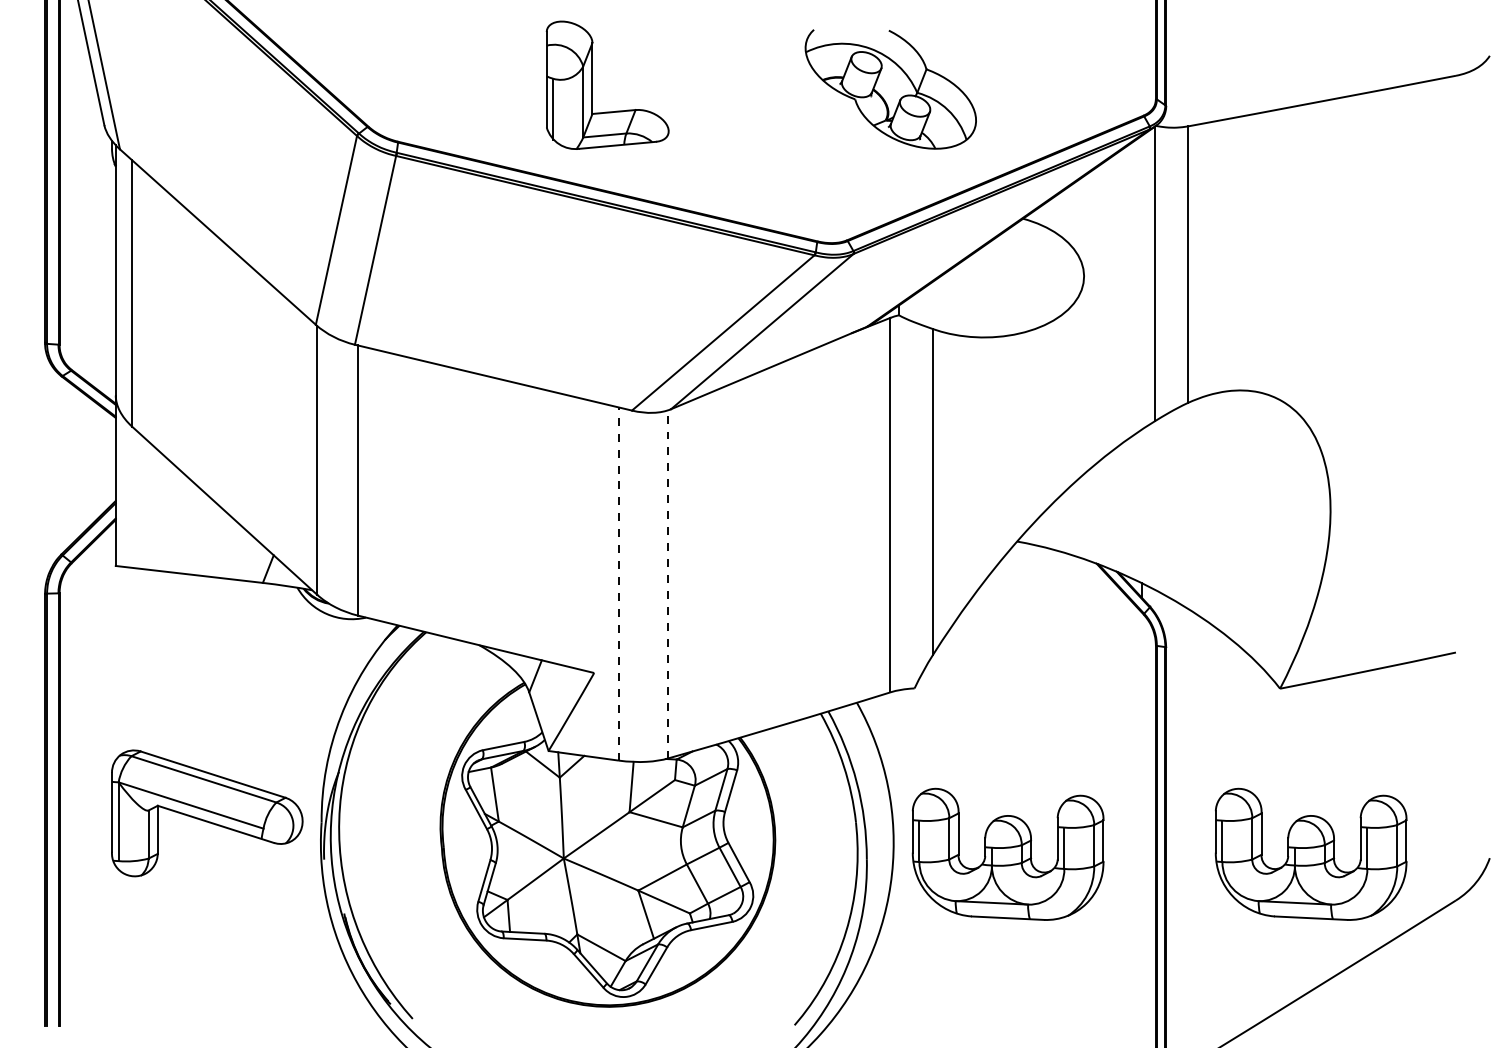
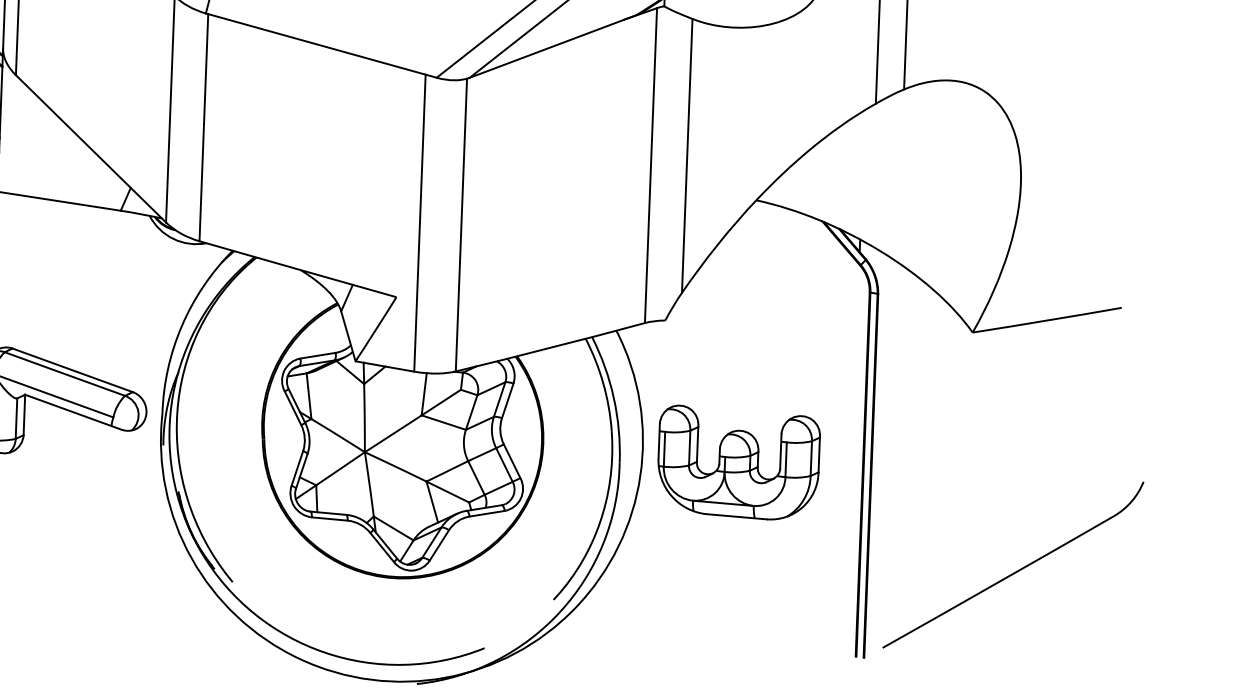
line: (668, 583) -> (461, 224), dashed -> solid
line: (618, 584) -> (419, 223), dashed -> solid
part: (1310, 853) -> (992, 472), removed

